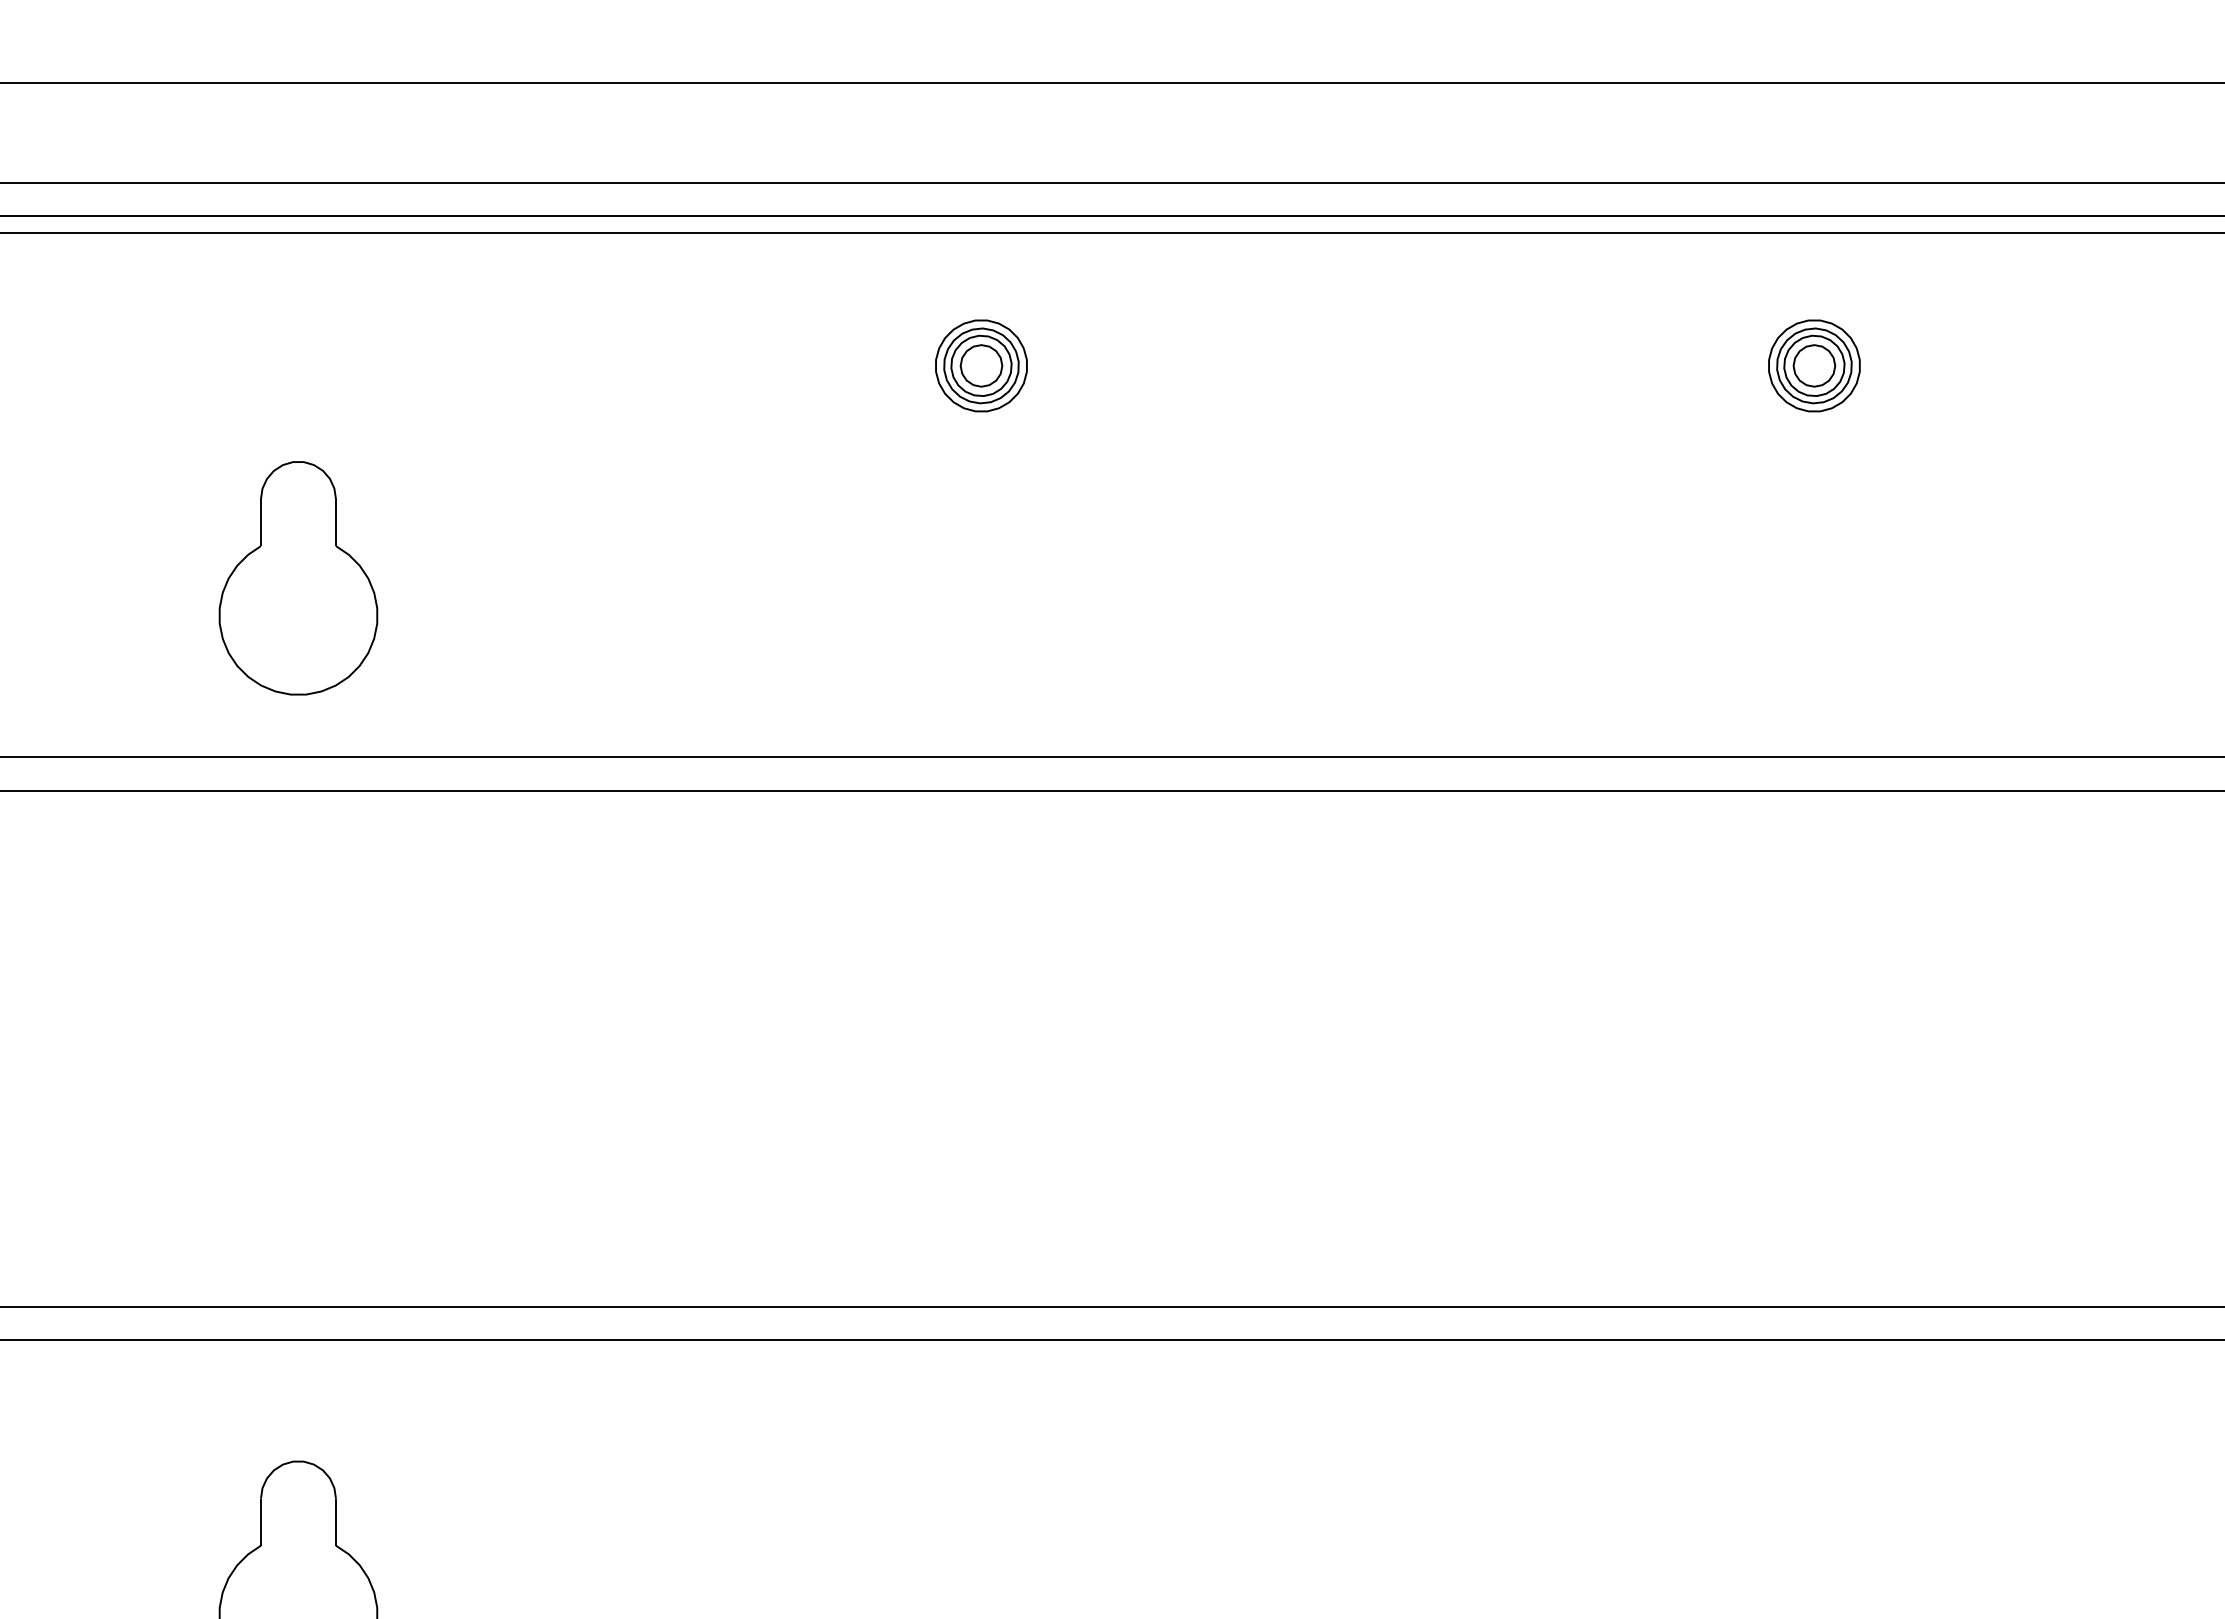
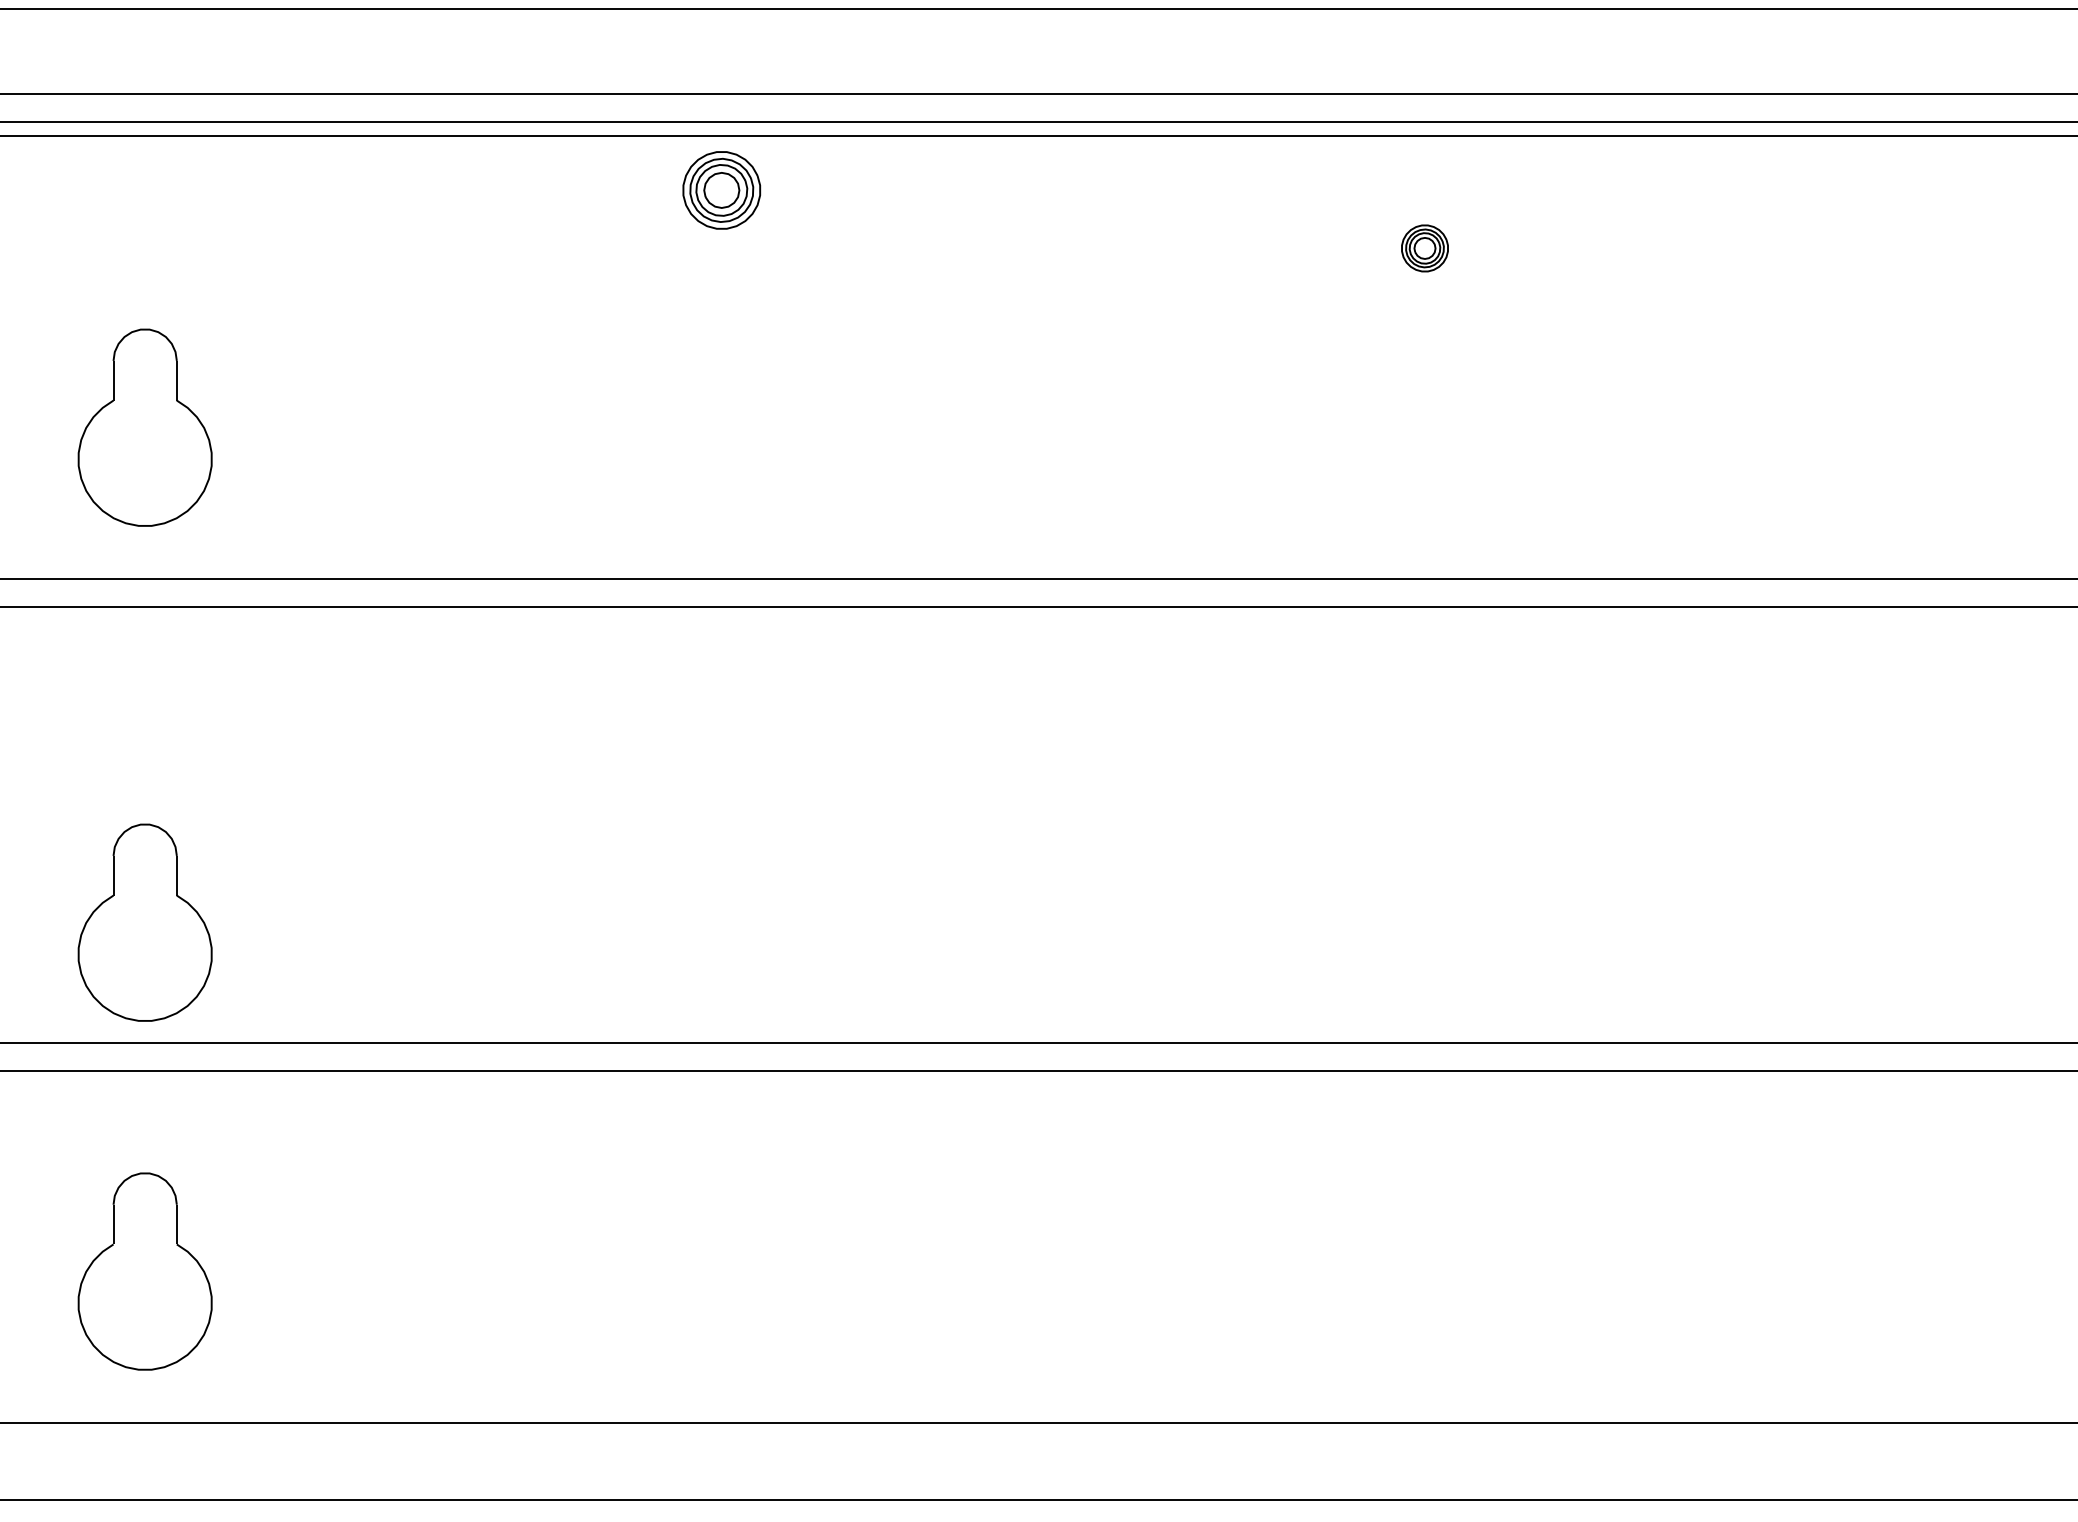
part: (981, 366) -> (721, 190), moved
part: (1813, 366) -> (1424, 248), size x0.6
part: (297, 1164) -> (144, 922), added

